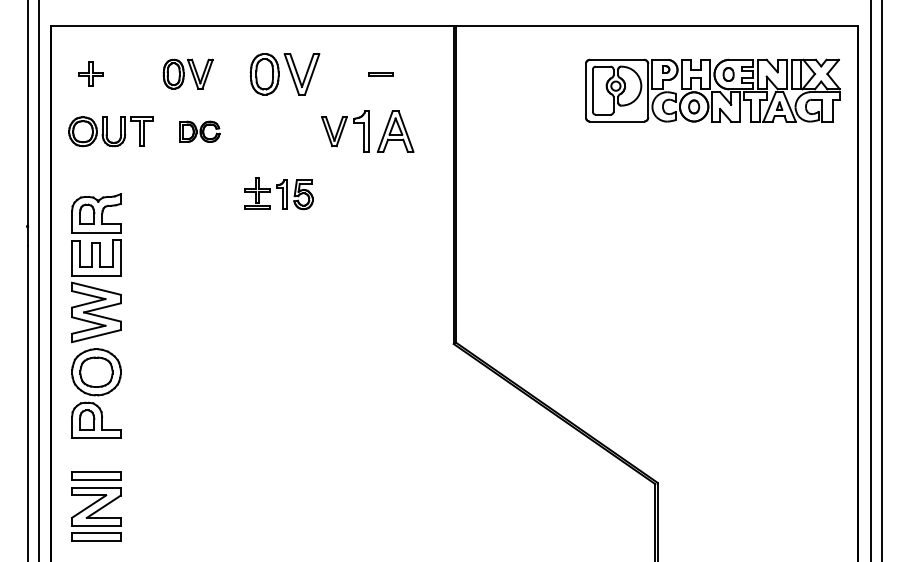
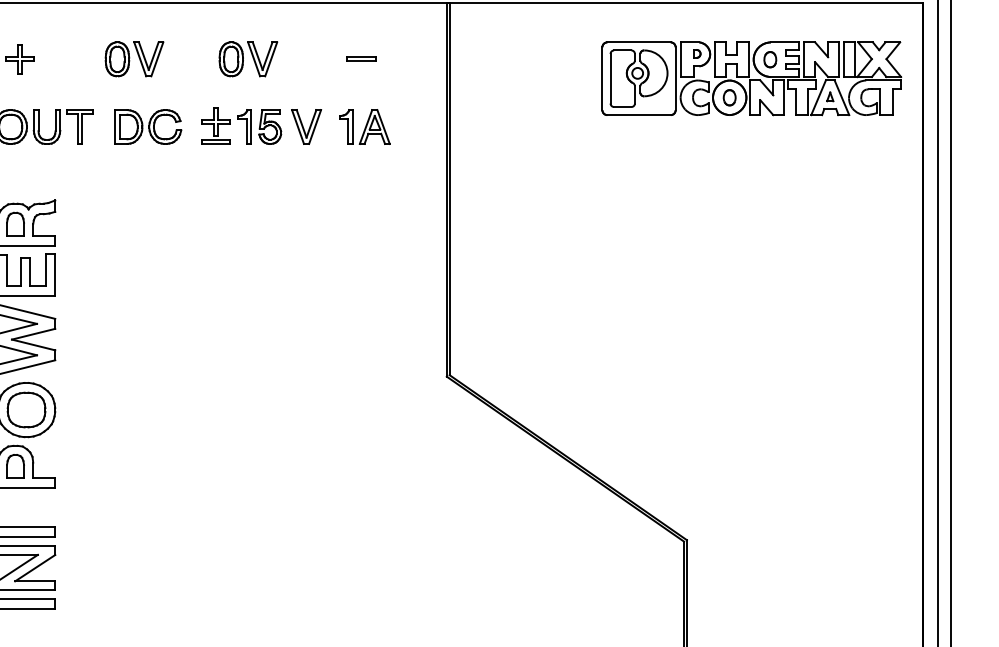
part: (284, 73) -> (247, 58), size x0.71
part: (199, 131) -> (147, 126), size x1.43
part: (384, 131) -> (365, 126), size x0.71
part: (278, 193) -> (240, 125), moved

